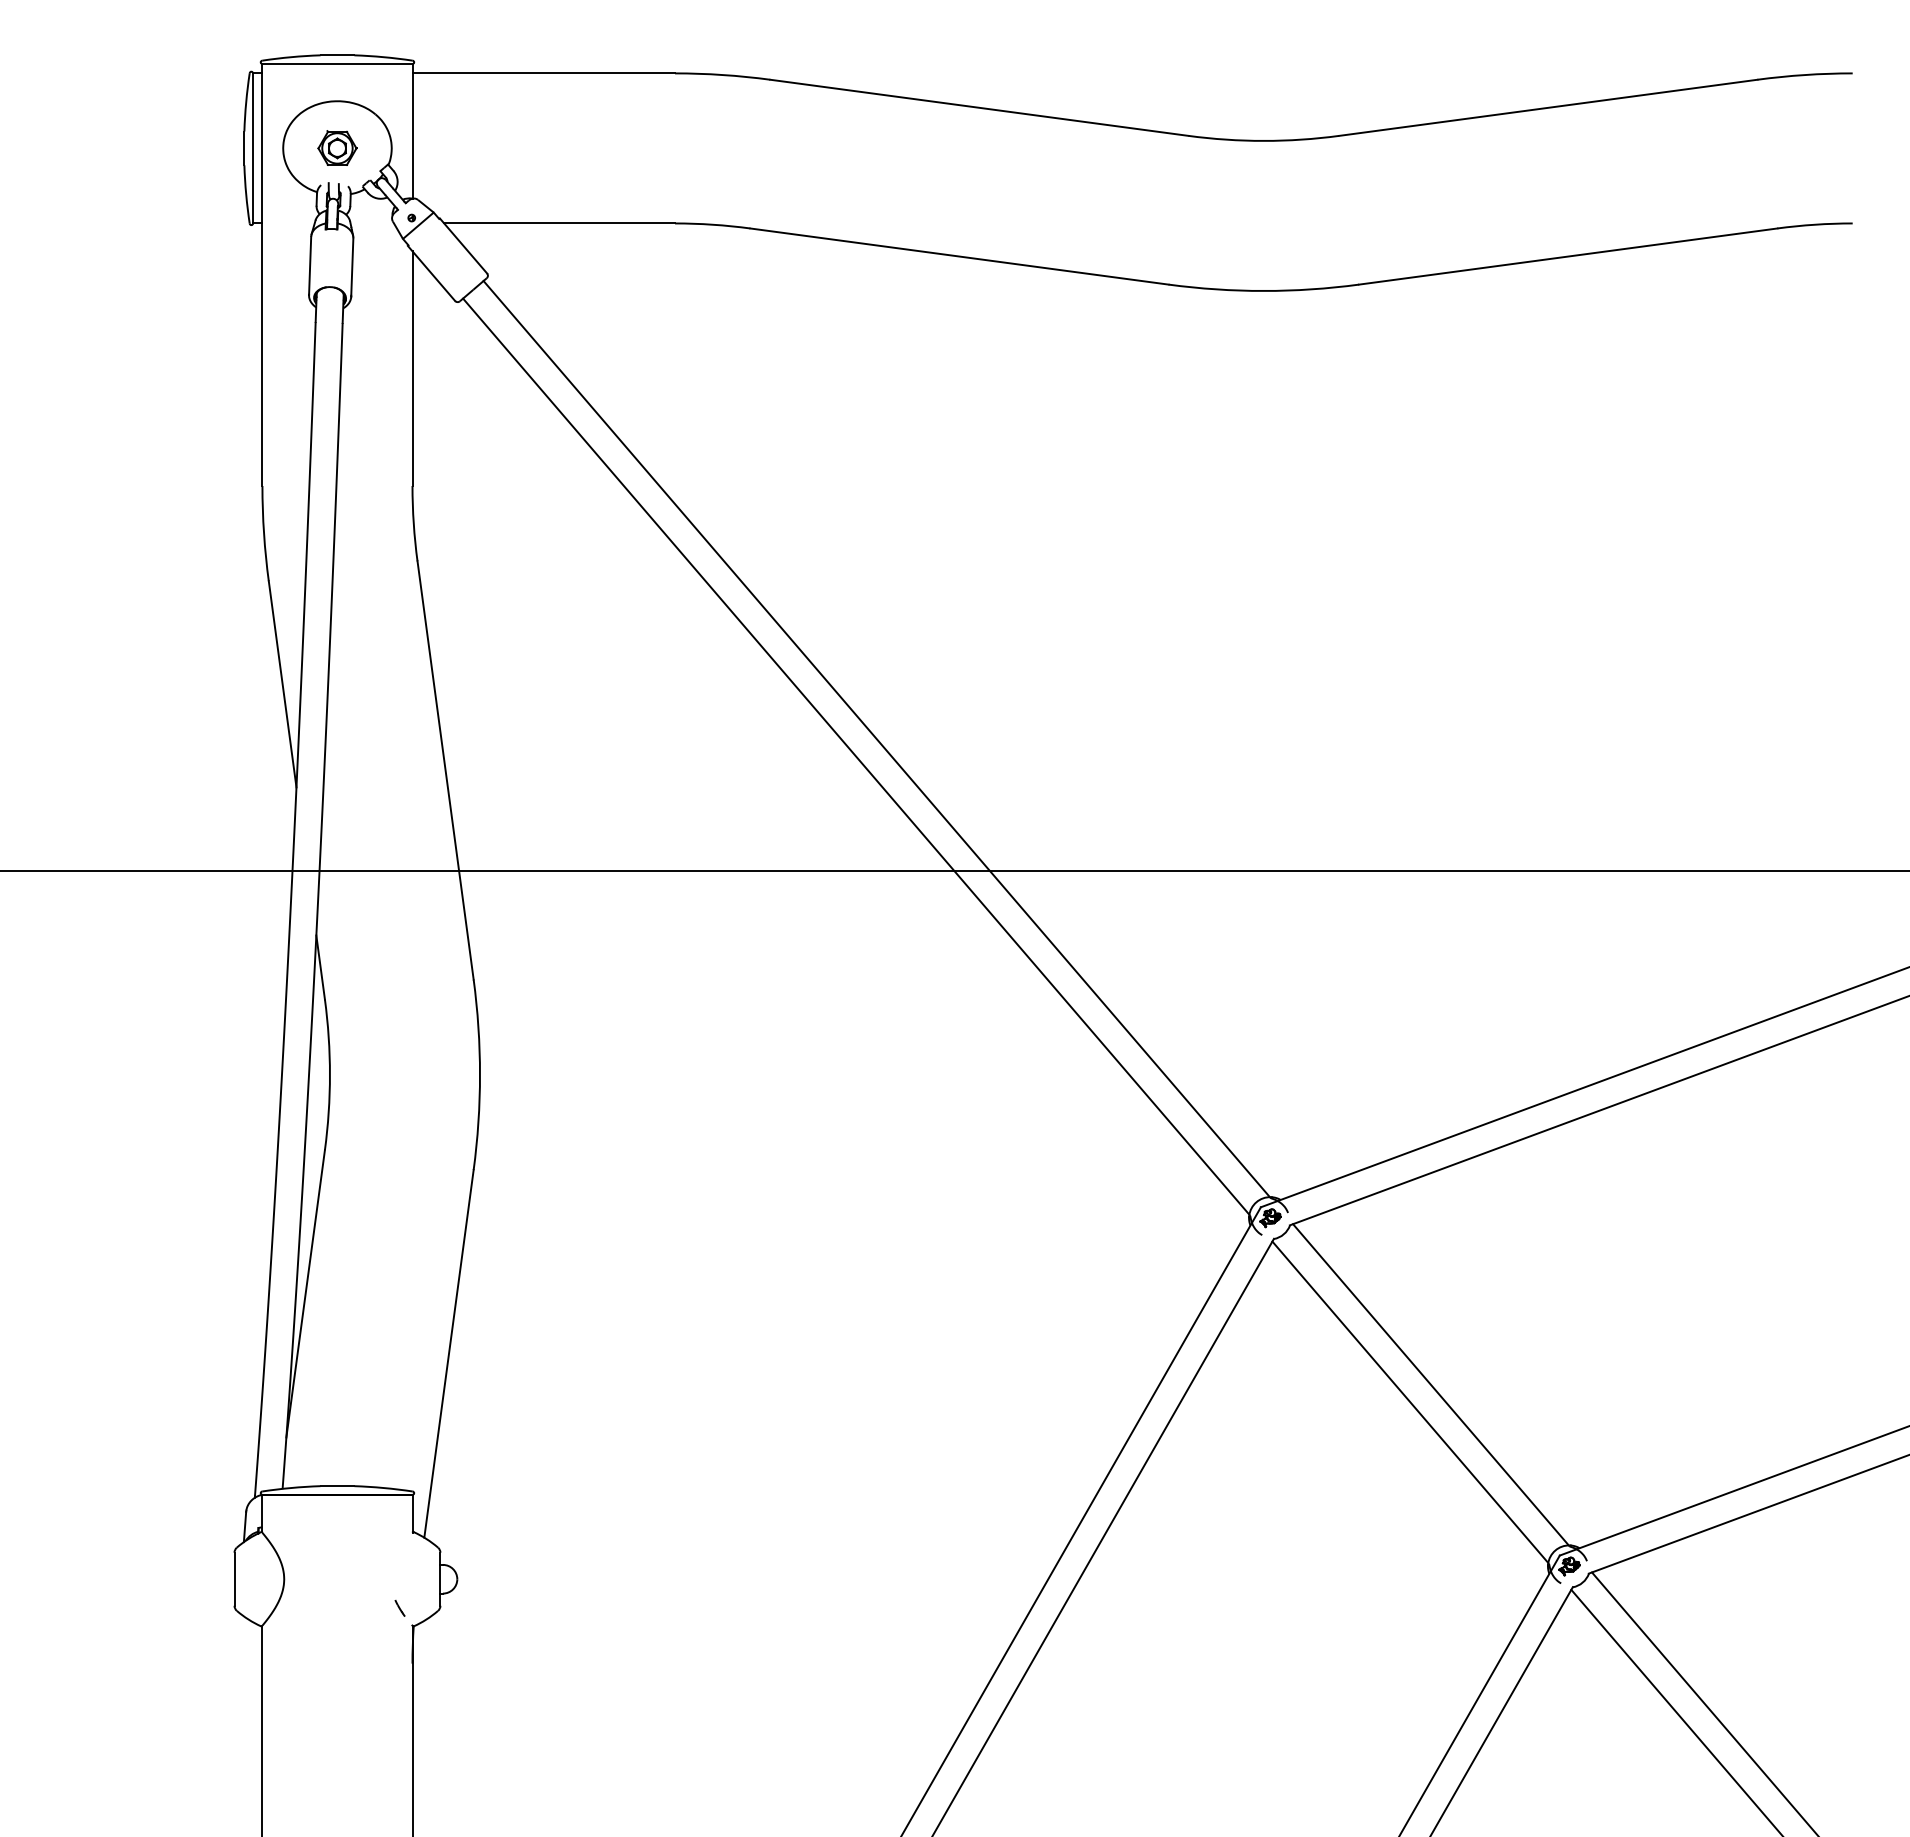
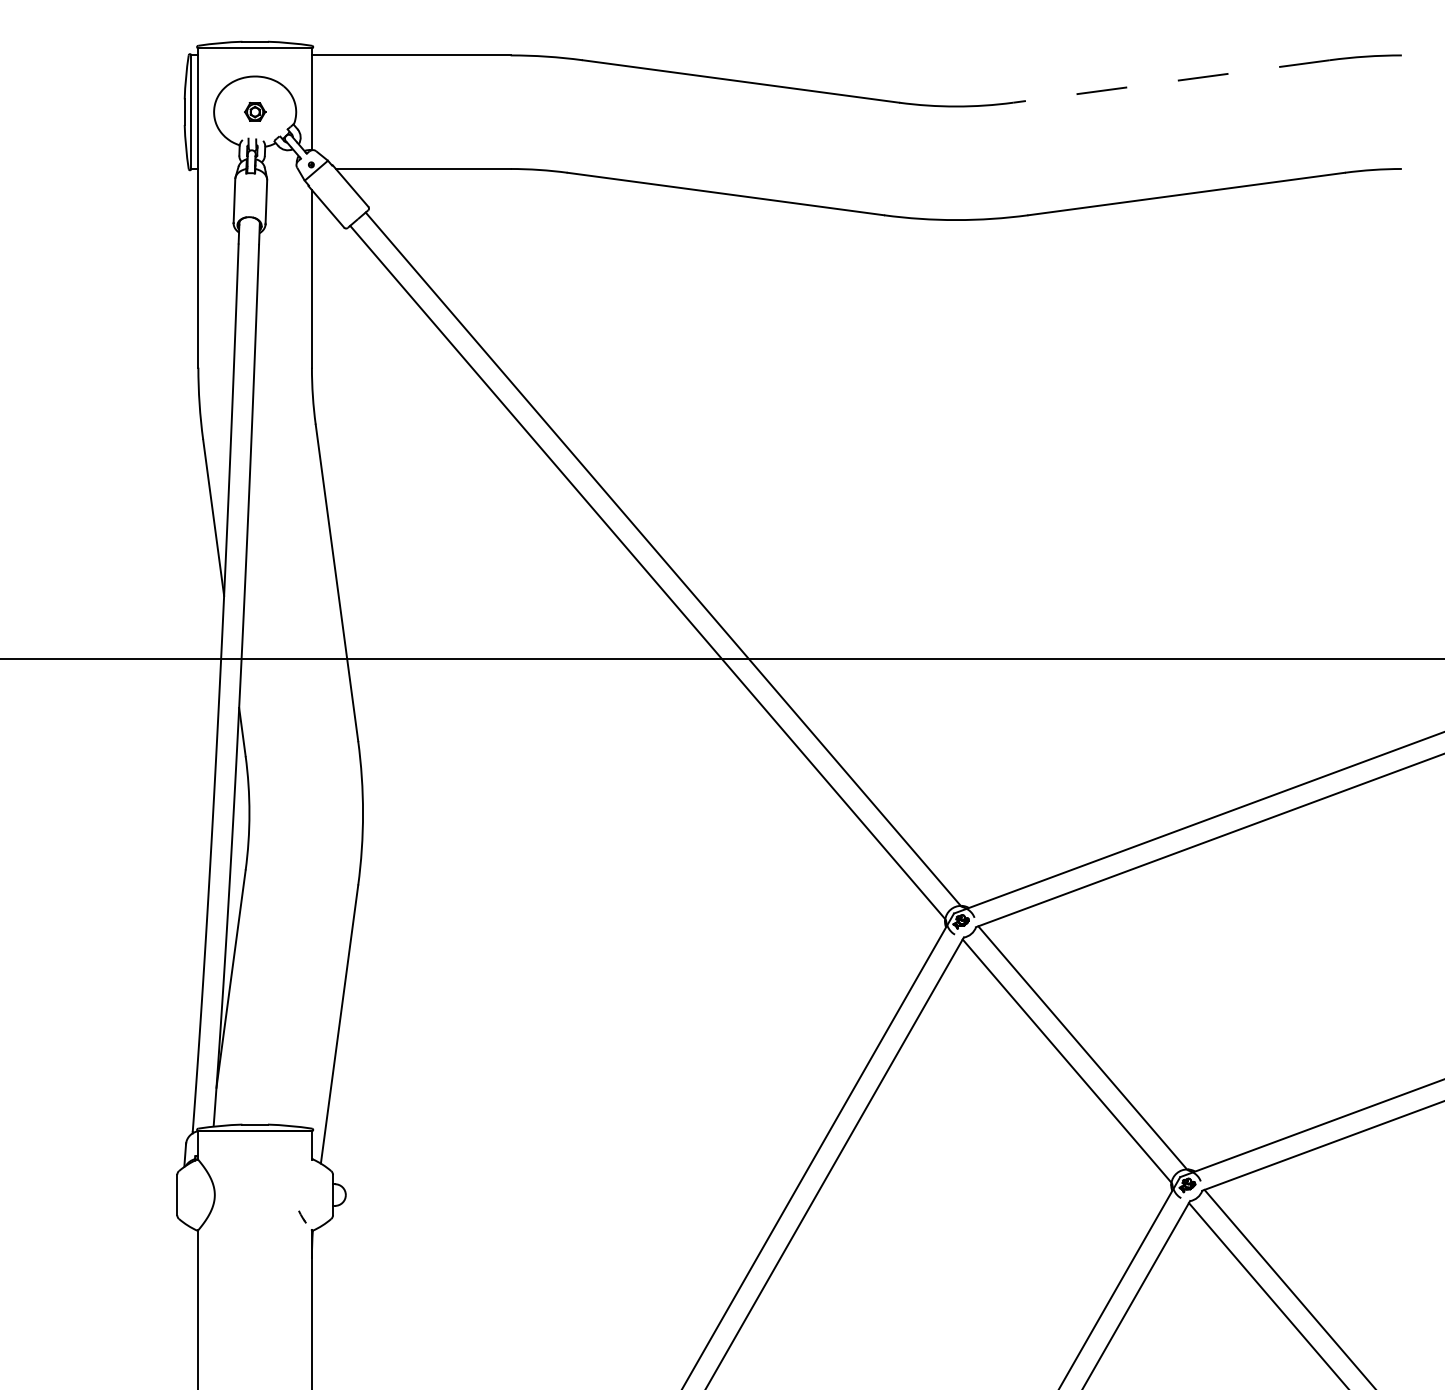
line: (1548, 107) -> (1171, 81), solid -> dashed
part: (337, 147) -> (255, 111), size x0.7

